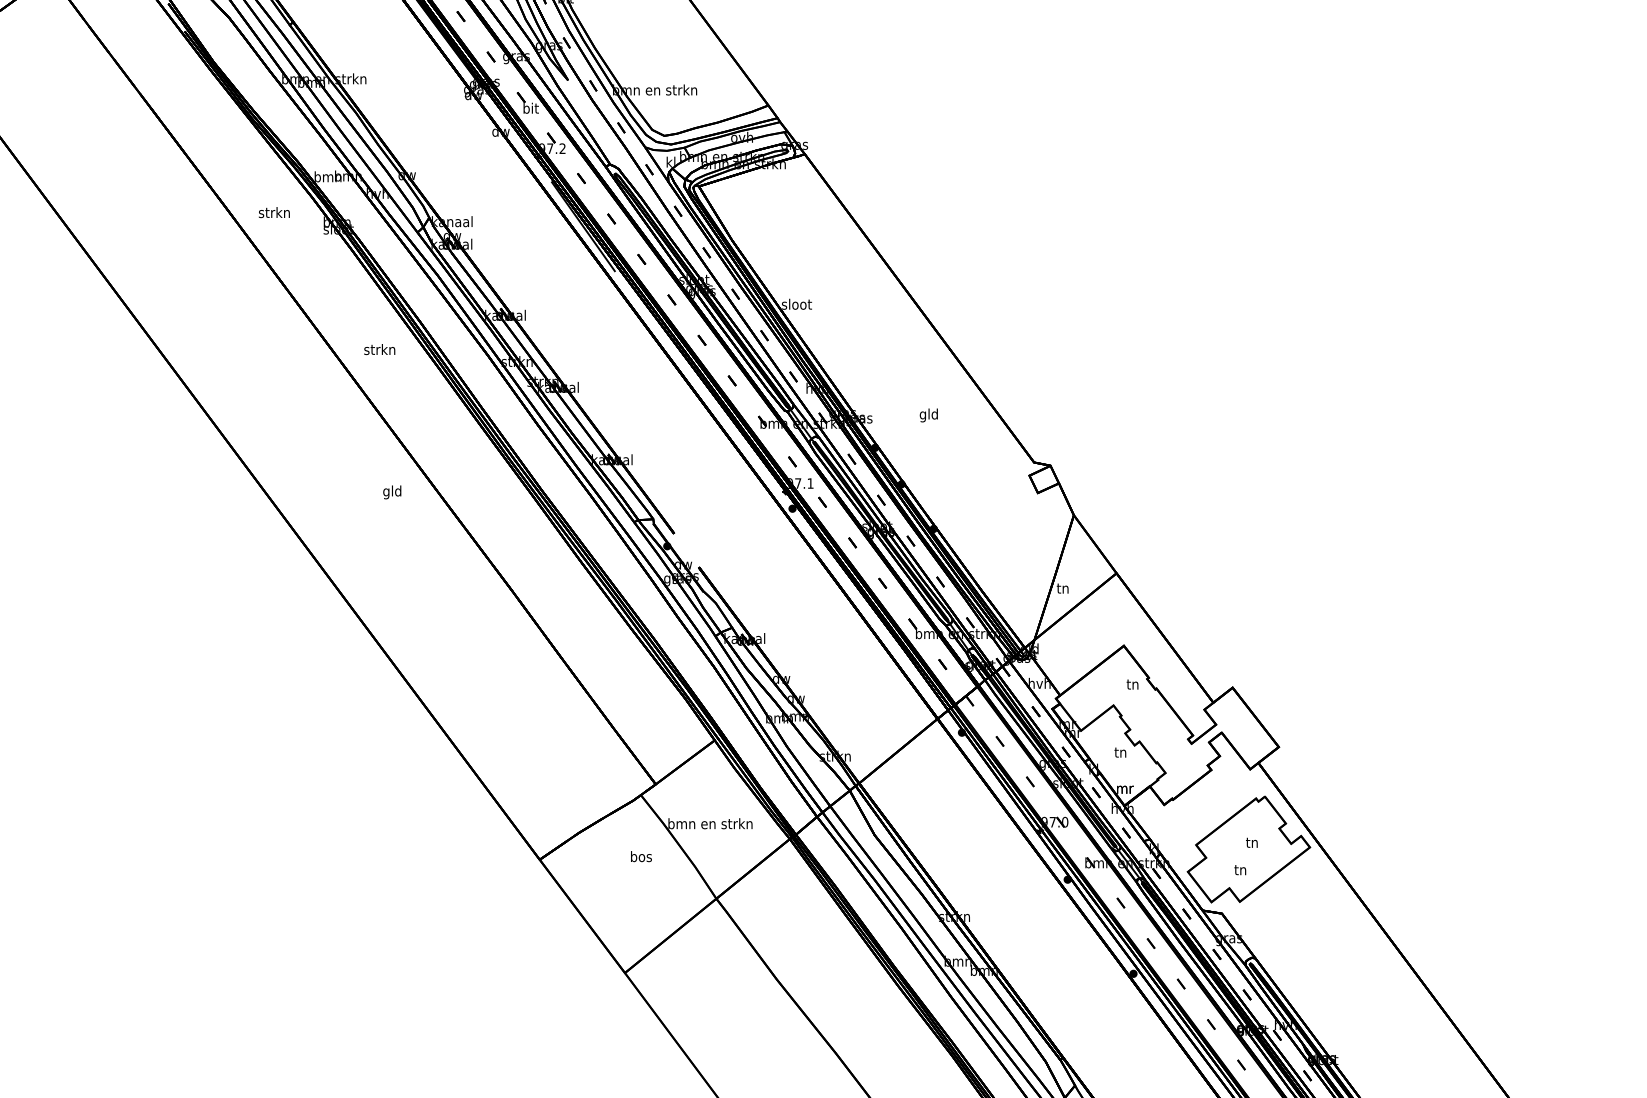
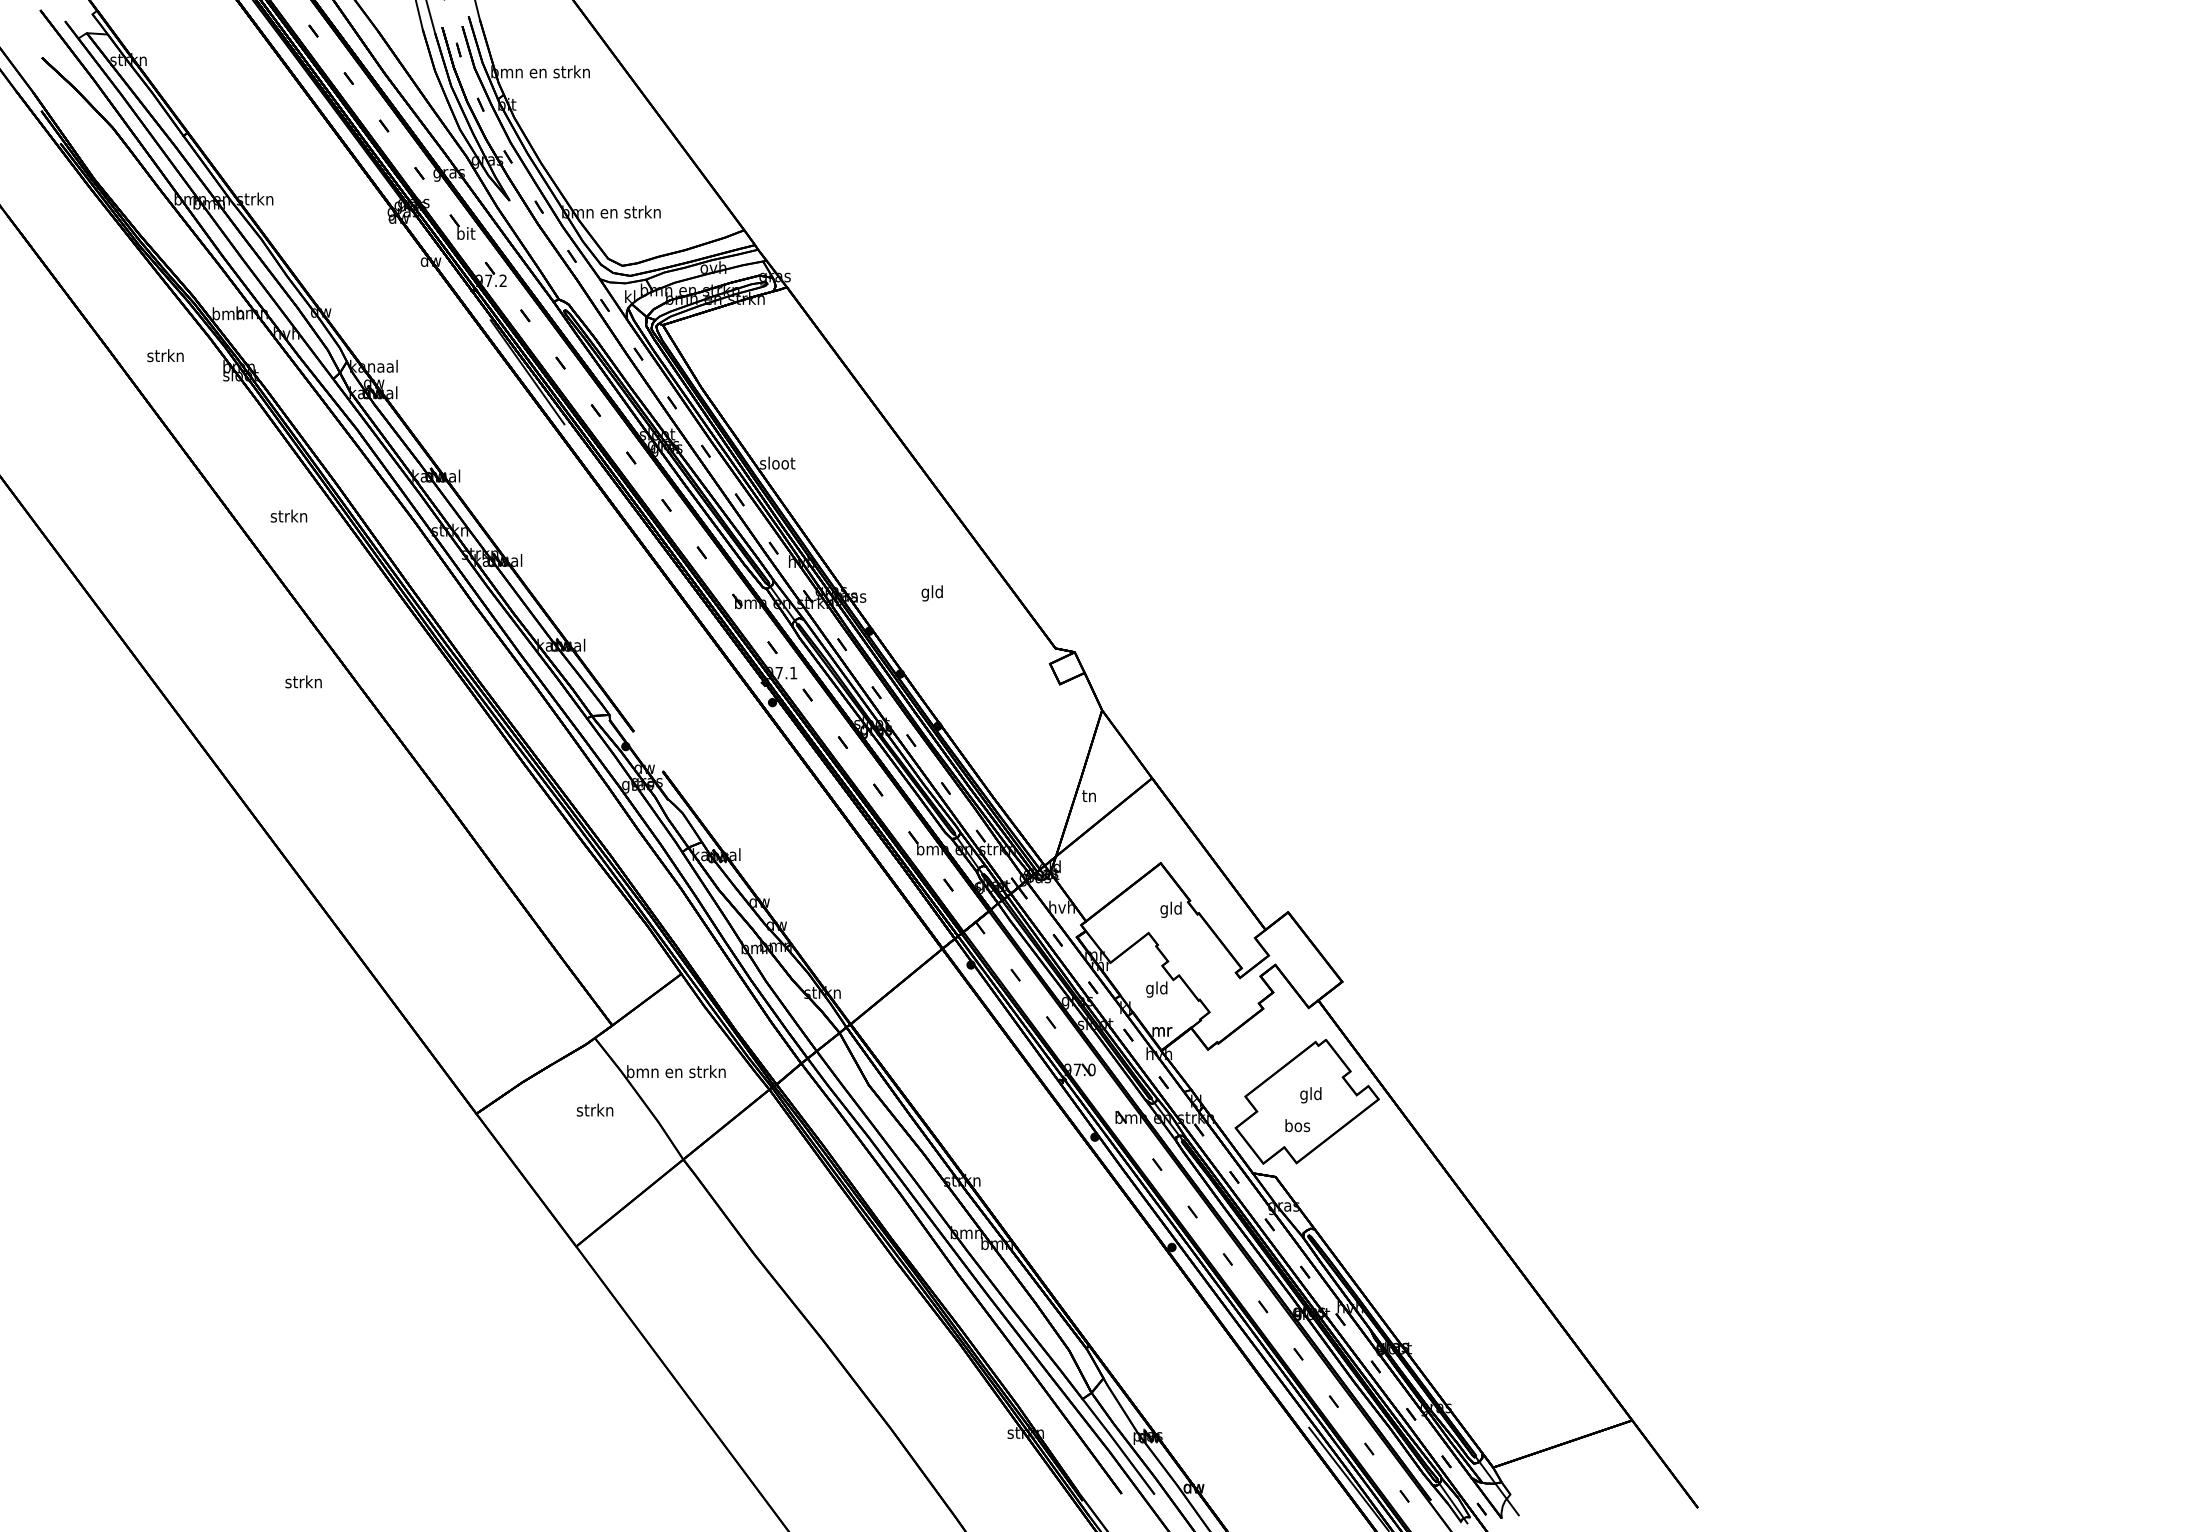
text: (392, 492) -> (303, 683), gld -> strkn
text: (1132, 685) -> (1170, 909), tn -> gld
text: (1120, 753) -> (1156, 989), tn -> gld
text: (1251, 844) -> (1310, 1095), tn -> gld
text: (640, 856) -> (594, 1109), bos -> strkn
text: (1240, 869) -> (1297, 1125), tn -> bos

